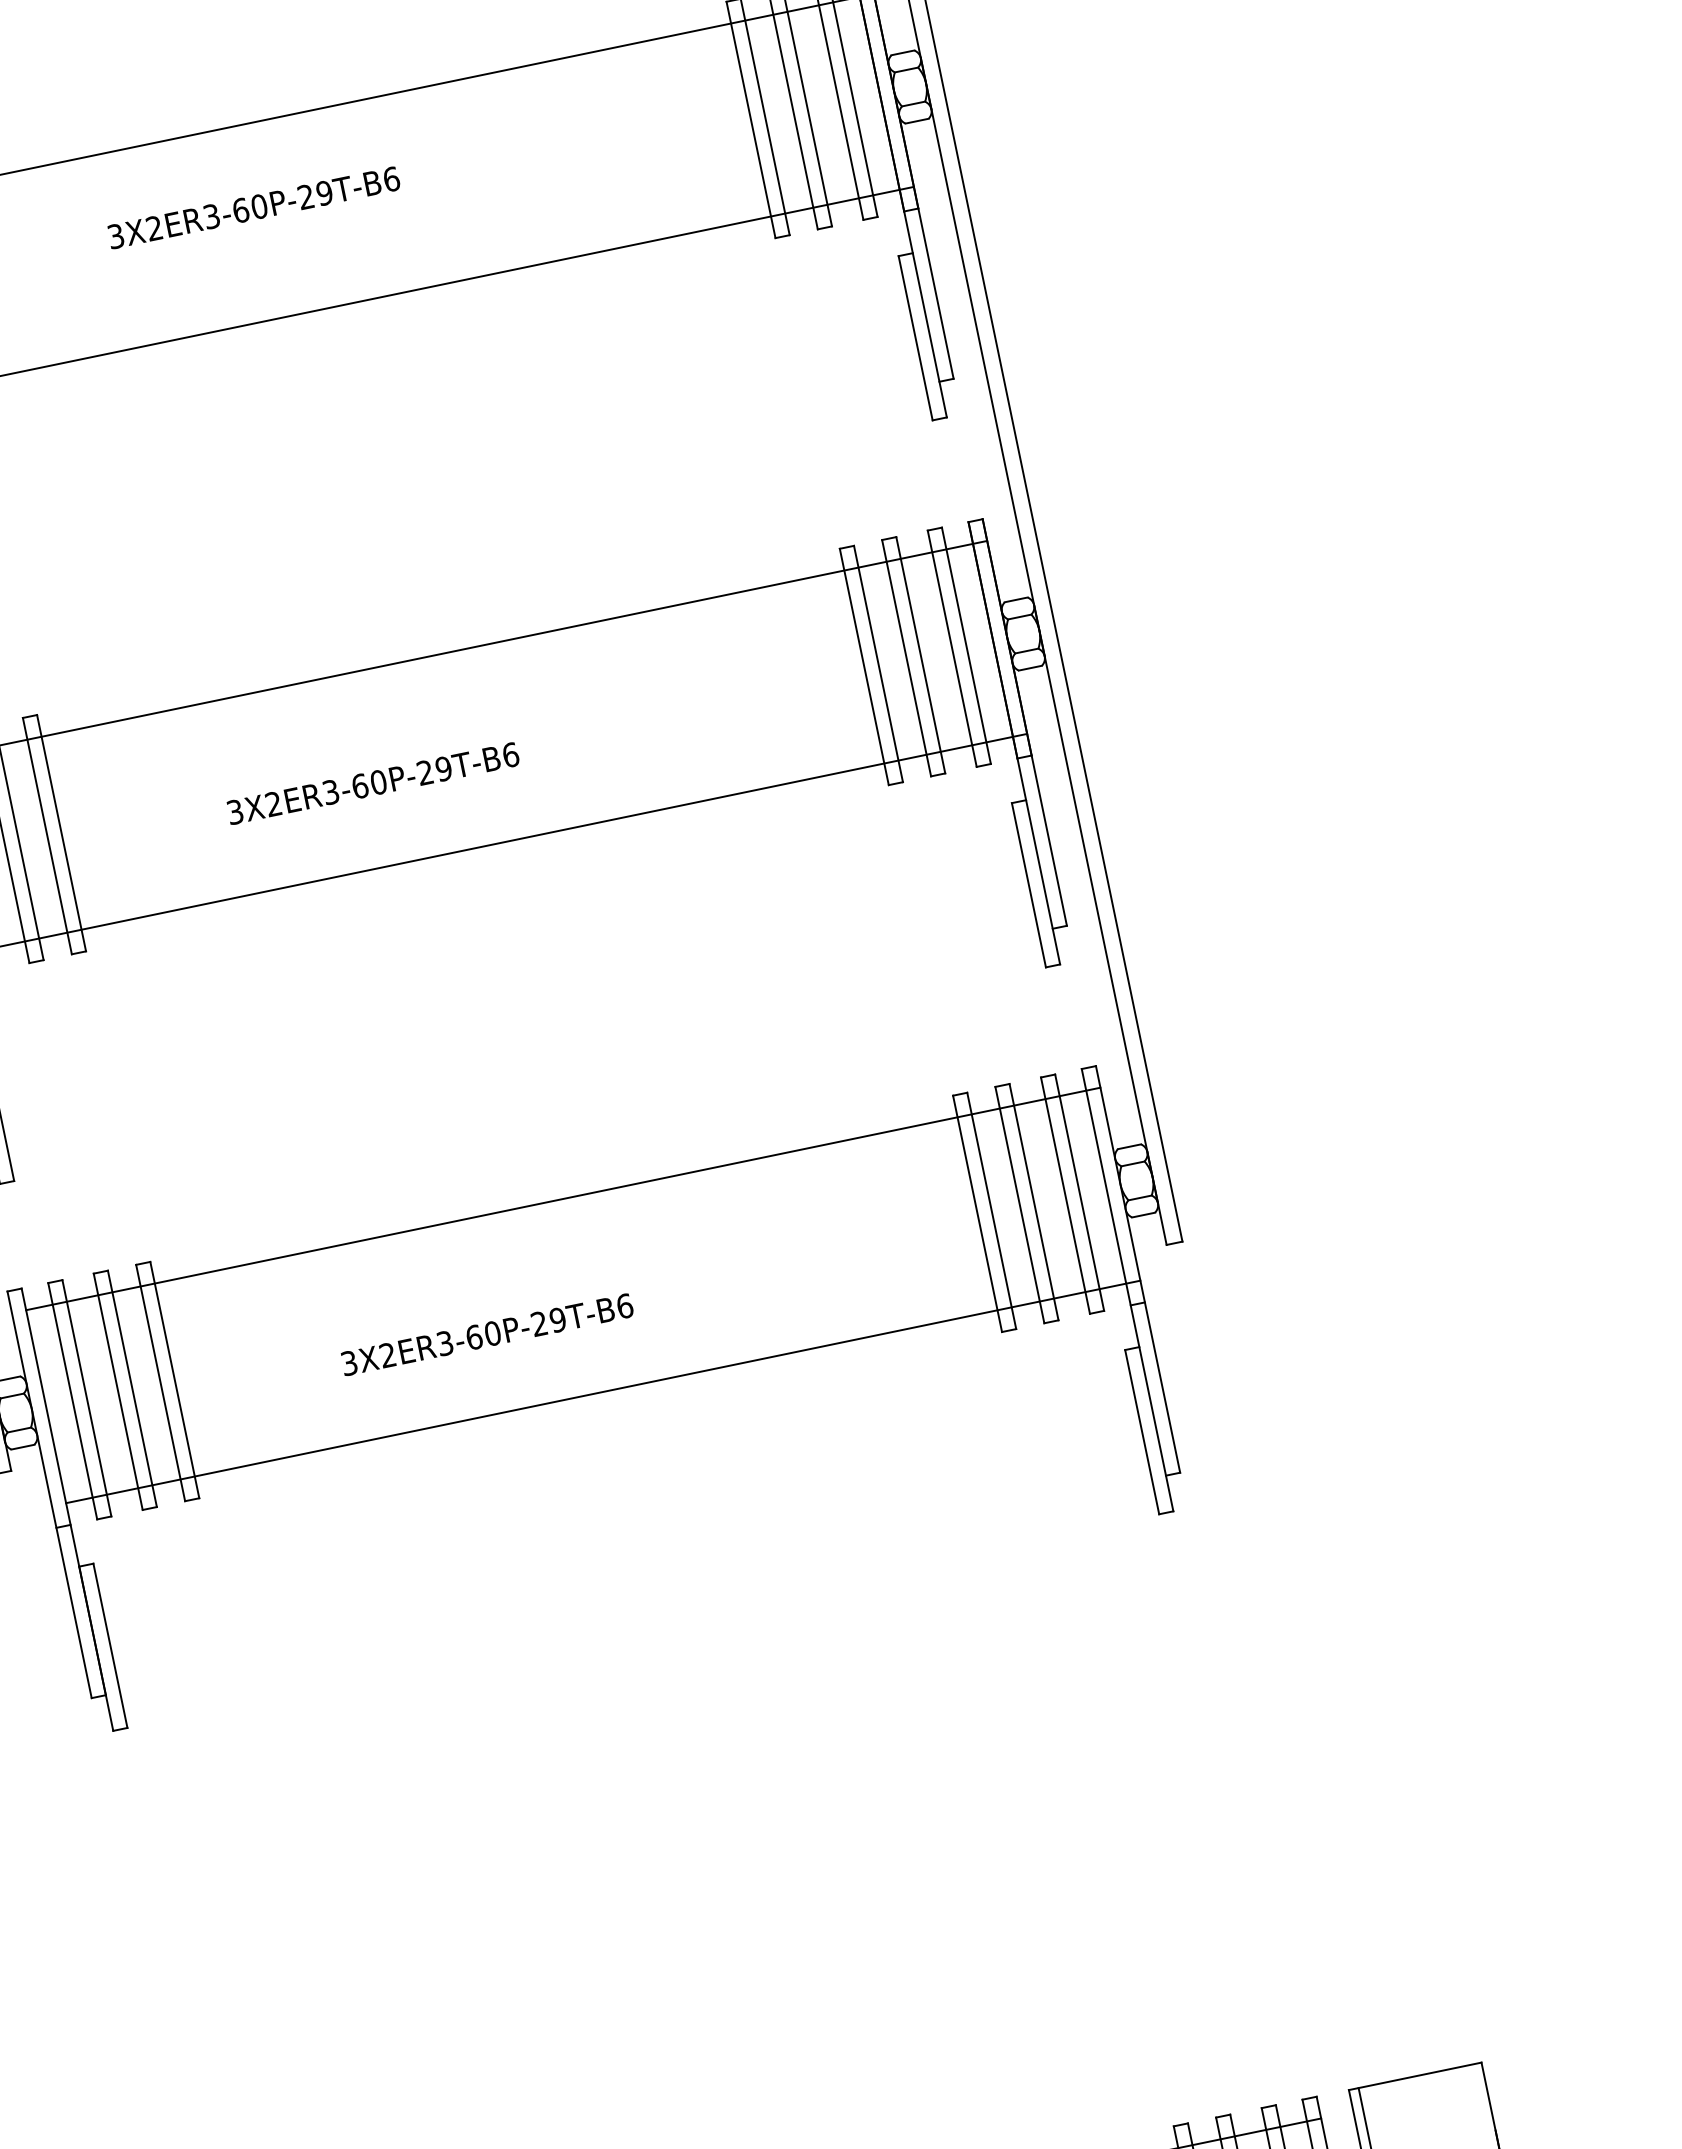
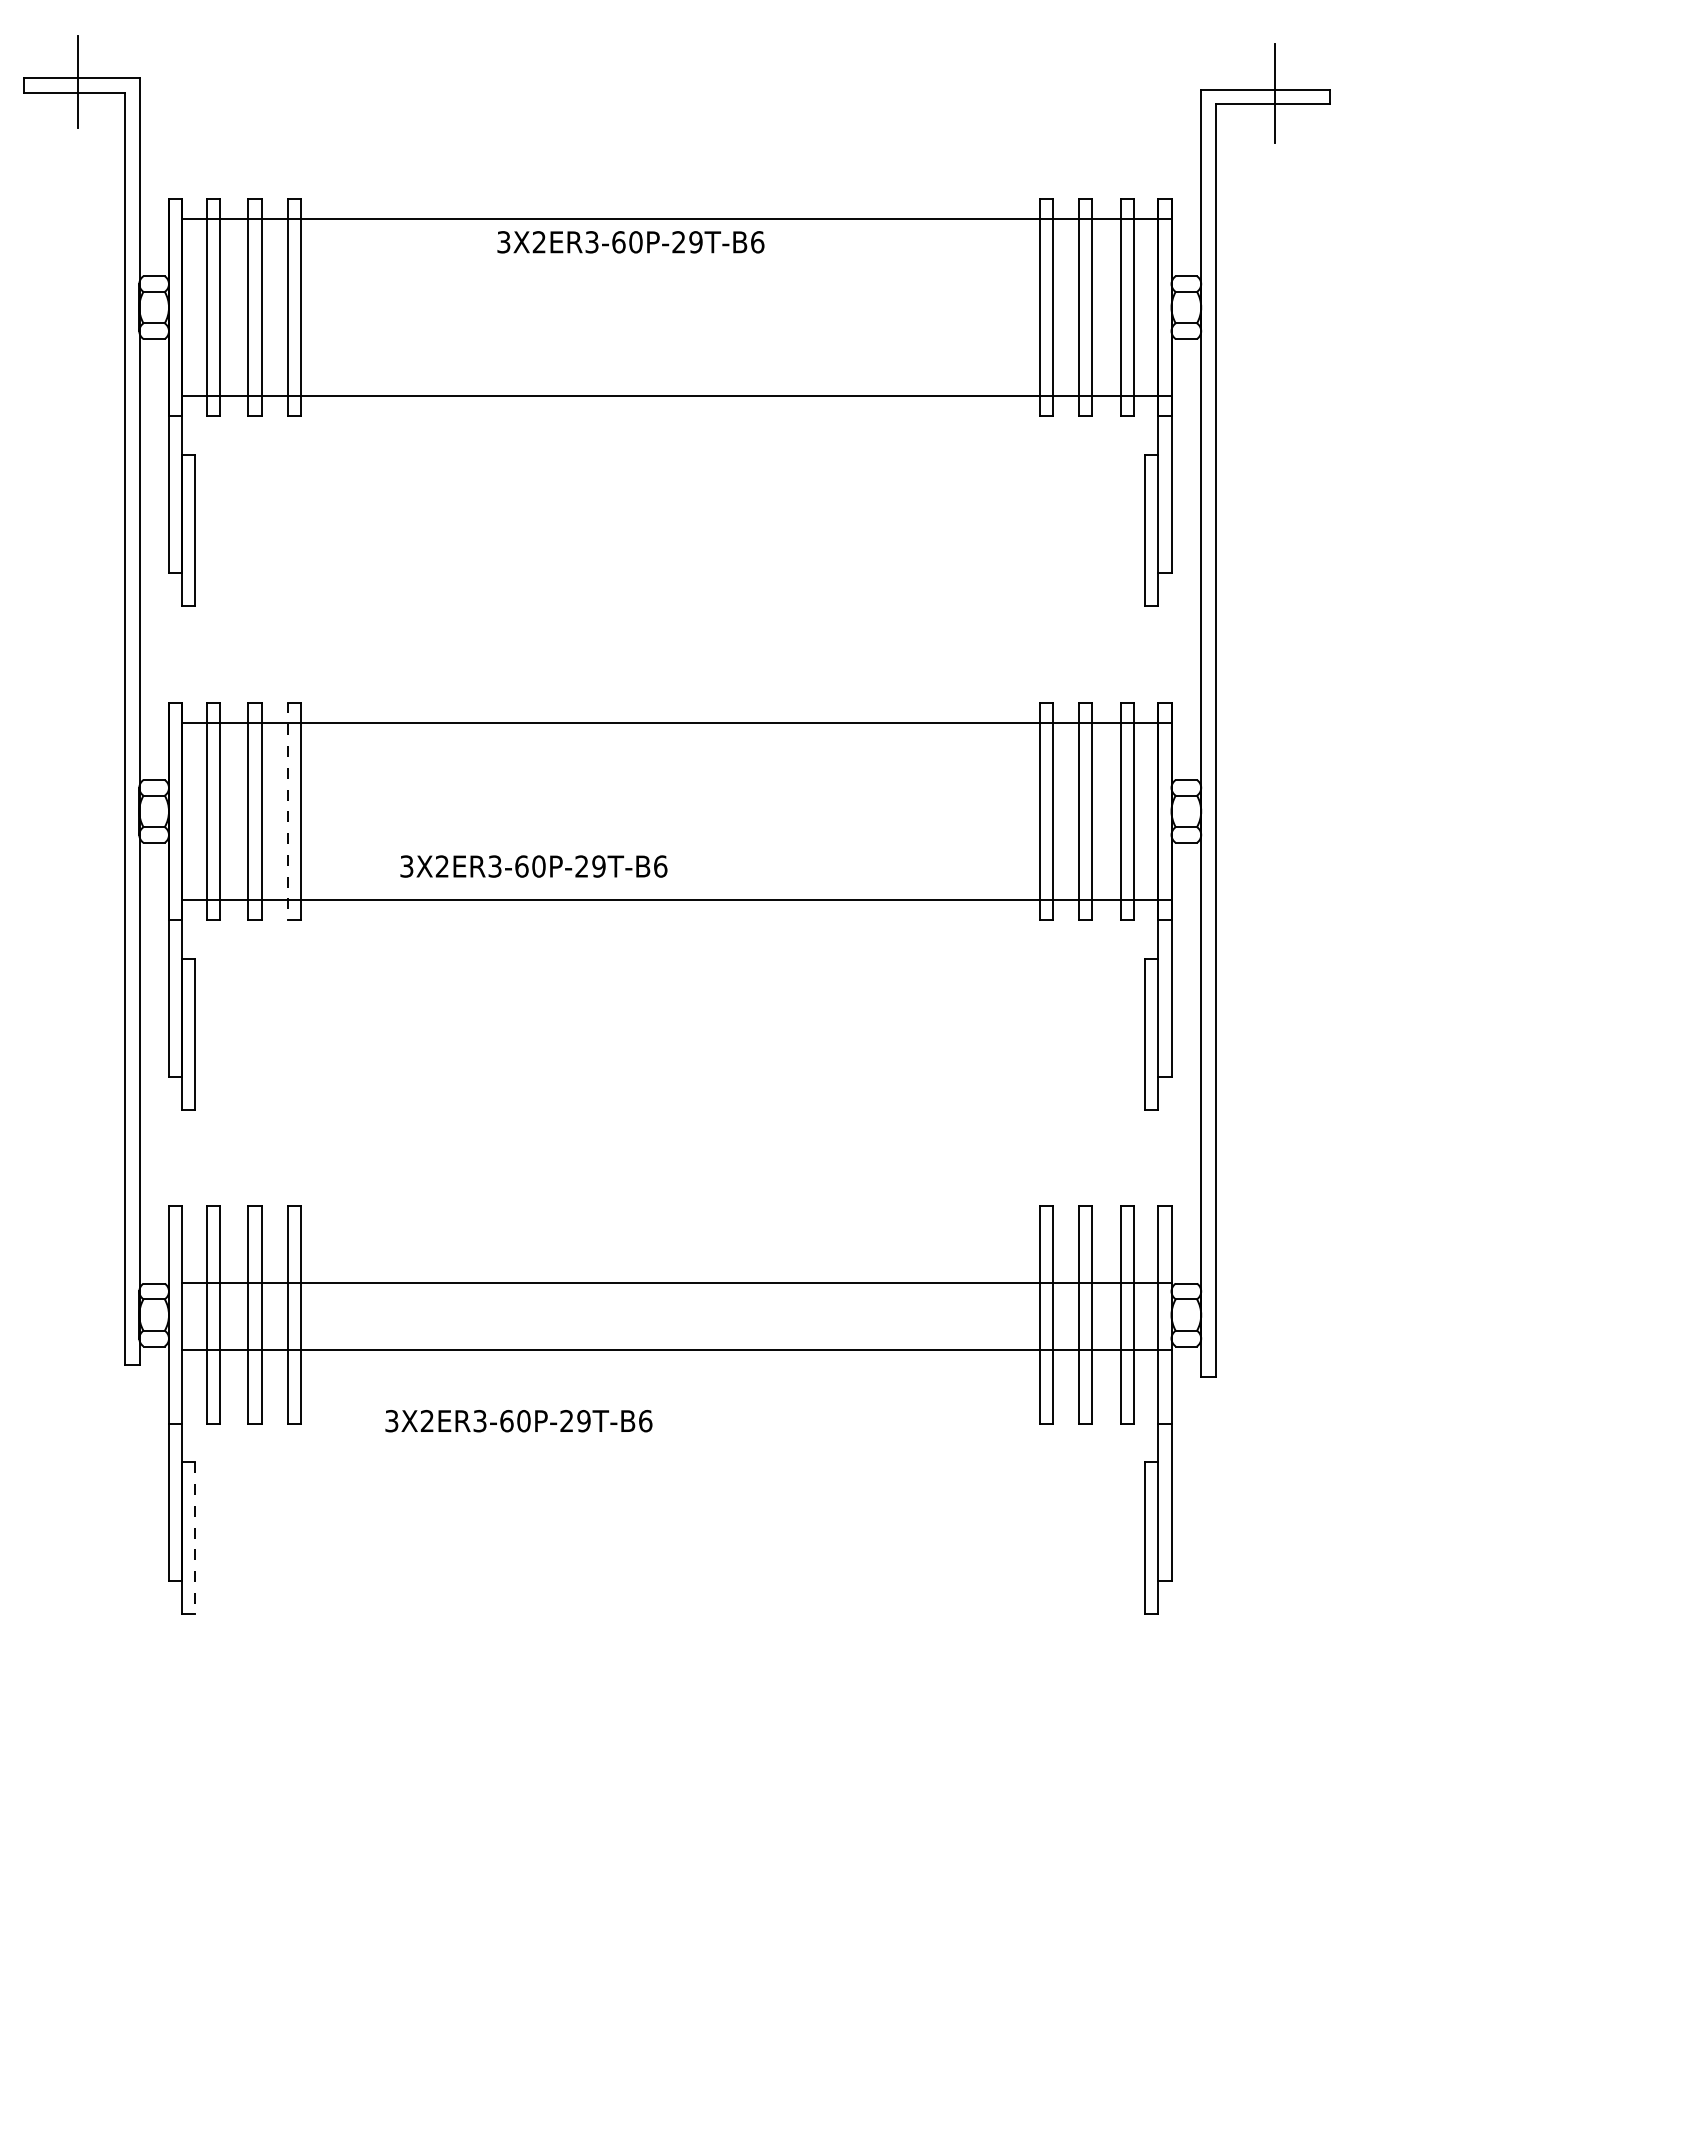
text: (253, 208) -> (630, 242), moved
text: (372, 783) -> (533, 866), moved
line: (47, 836) -> (287, 811), solid -> dashed
line: (563, 1199) -> (676, 1283), moved
text: (486, 1335) -> (518, 1421), moved
line: (602, 1391) -> (676, 1349), moved
line: (110, 1645) -> (195, 1537), solid -> dashed

